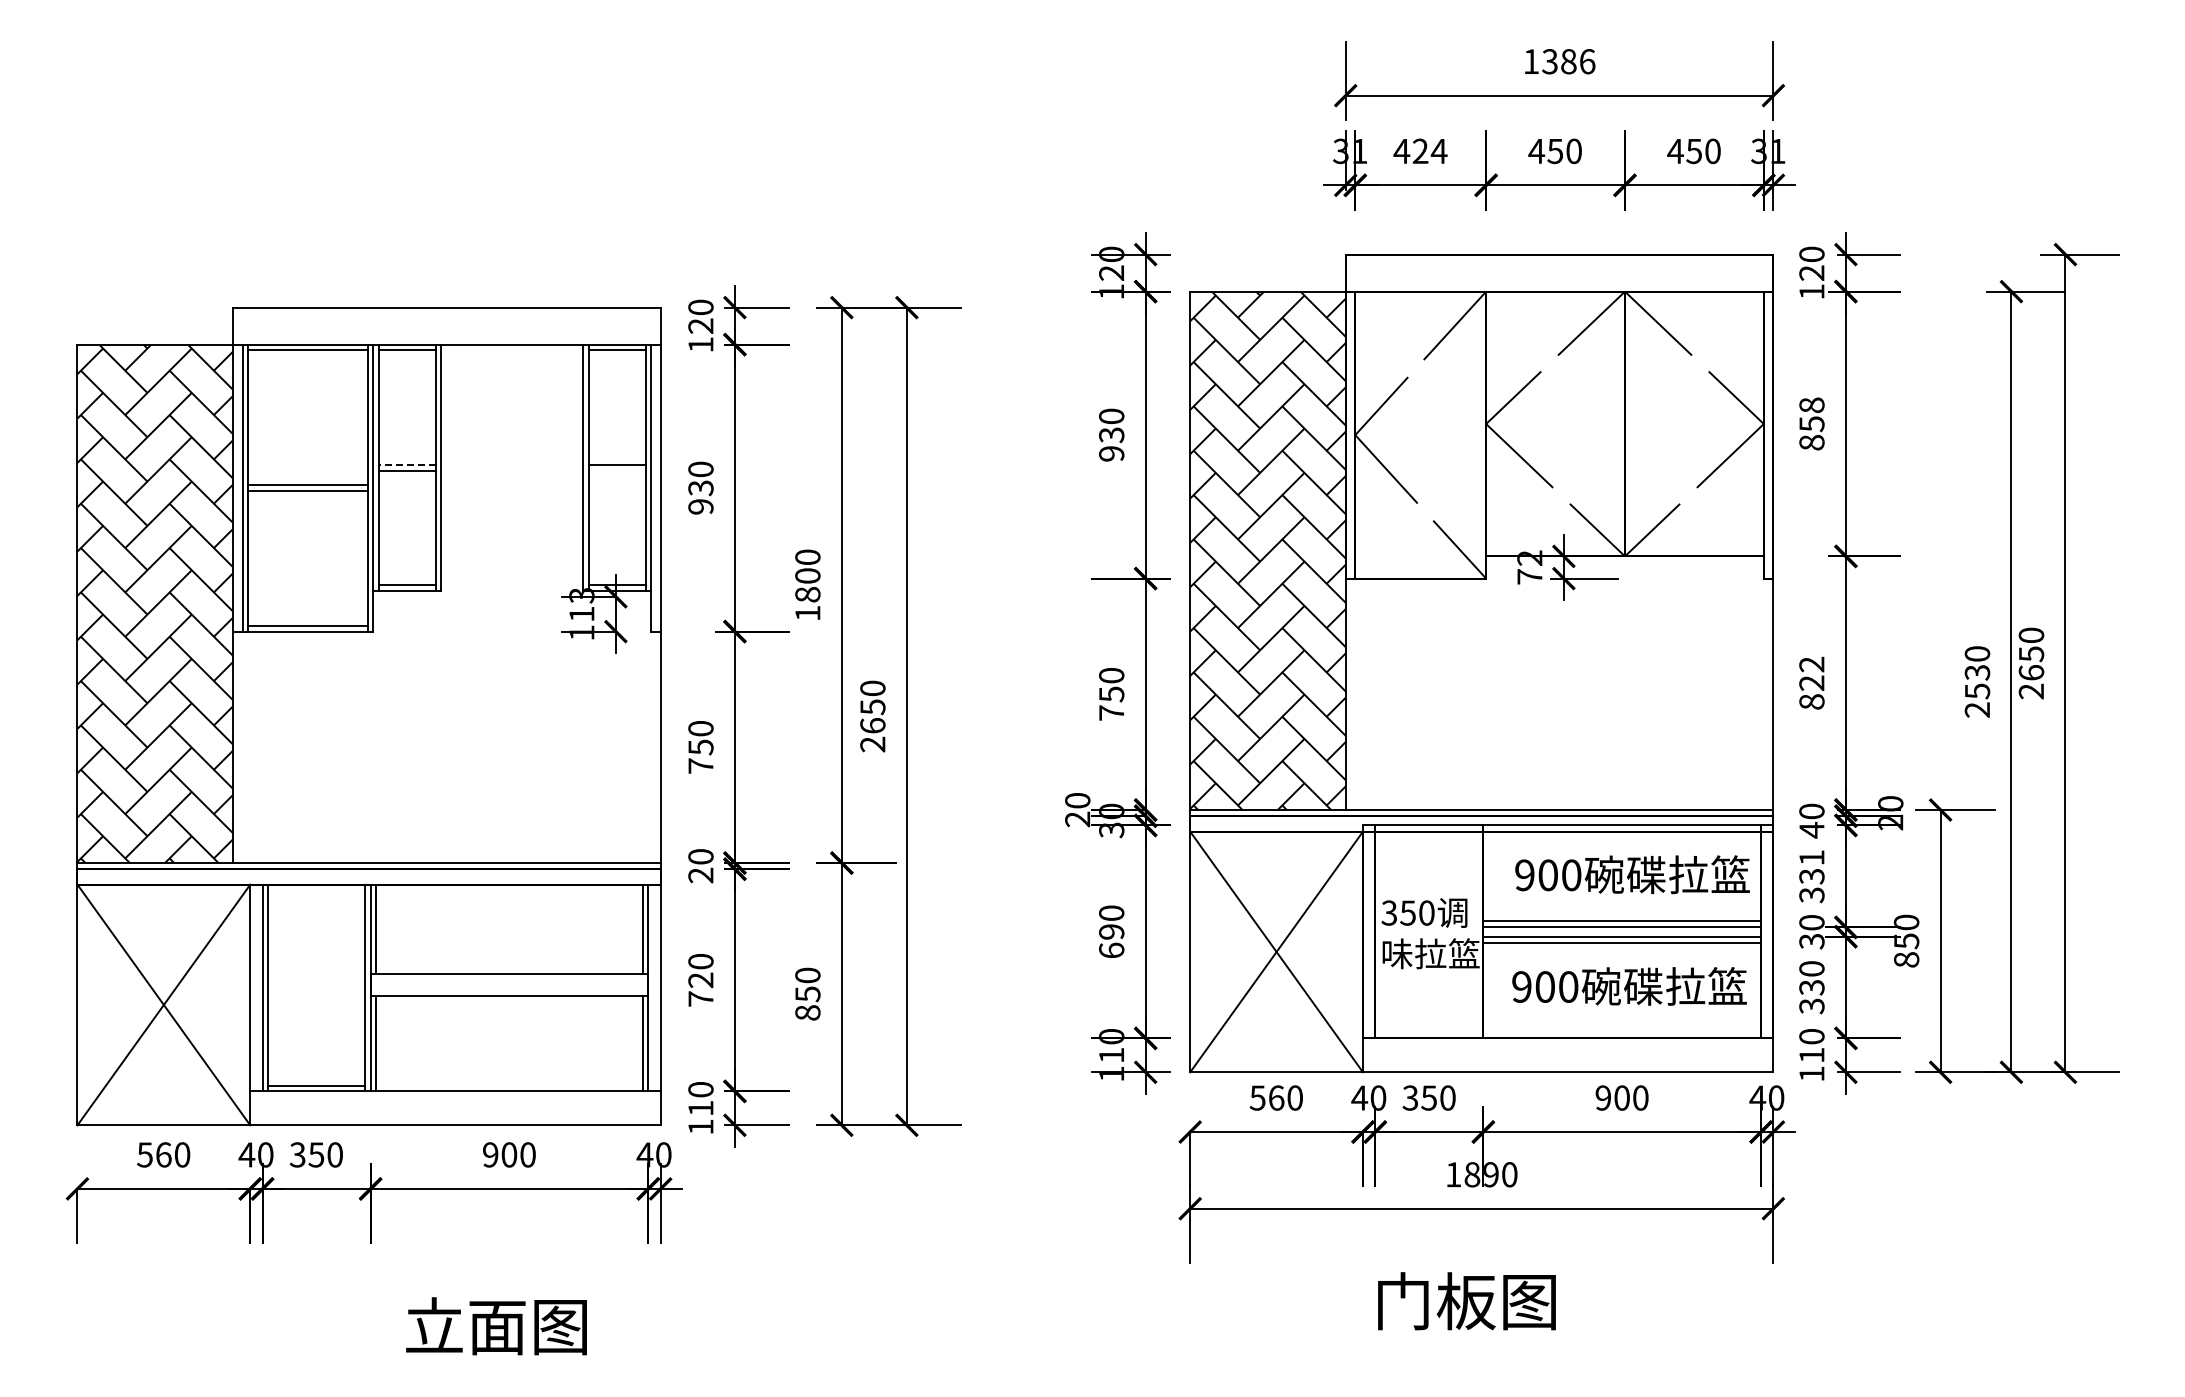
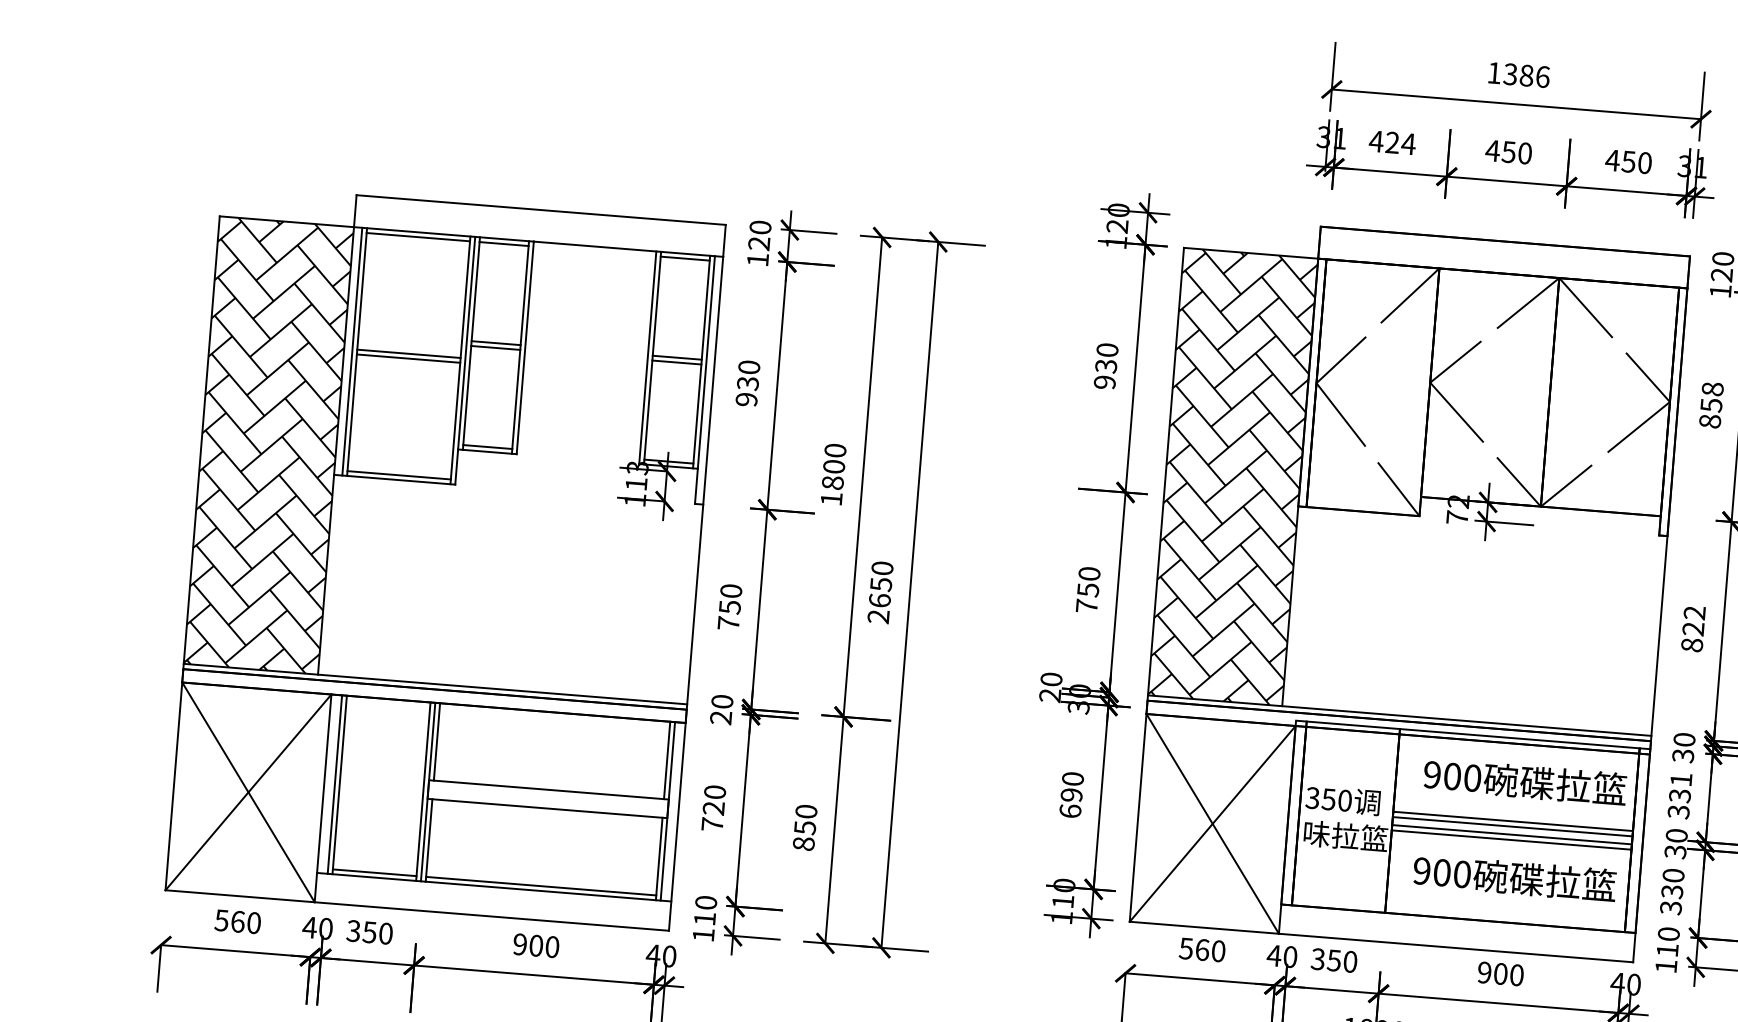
line: (406, 465) -> (495, 343), dashed -> solid
line: (616, 470) -> (676, 362), added
text: (1811, 829) -> (1682, 755), 40 -> 30
line: (509, 1085) -> (541, 885), added

